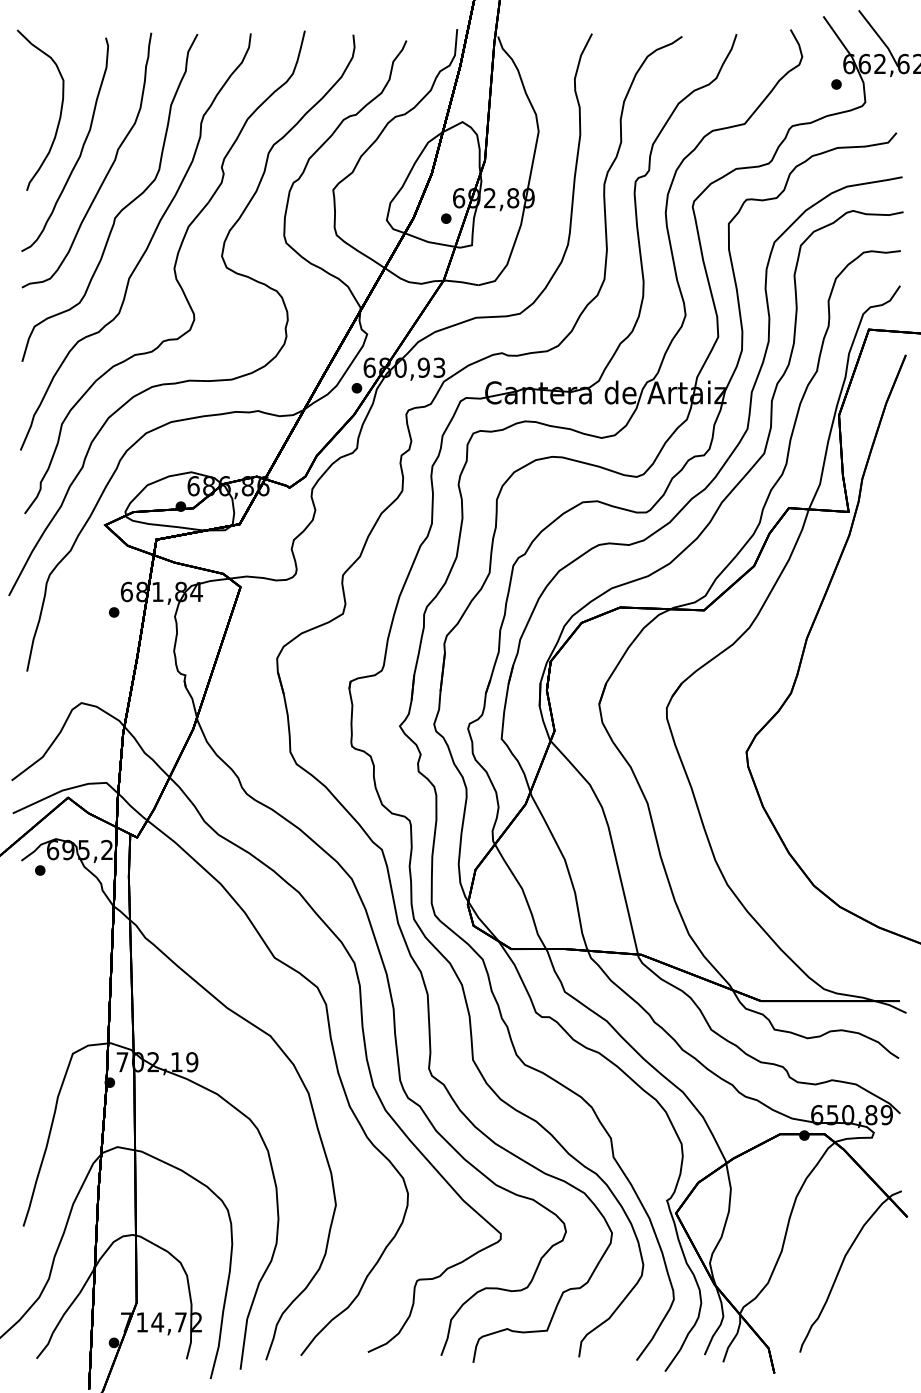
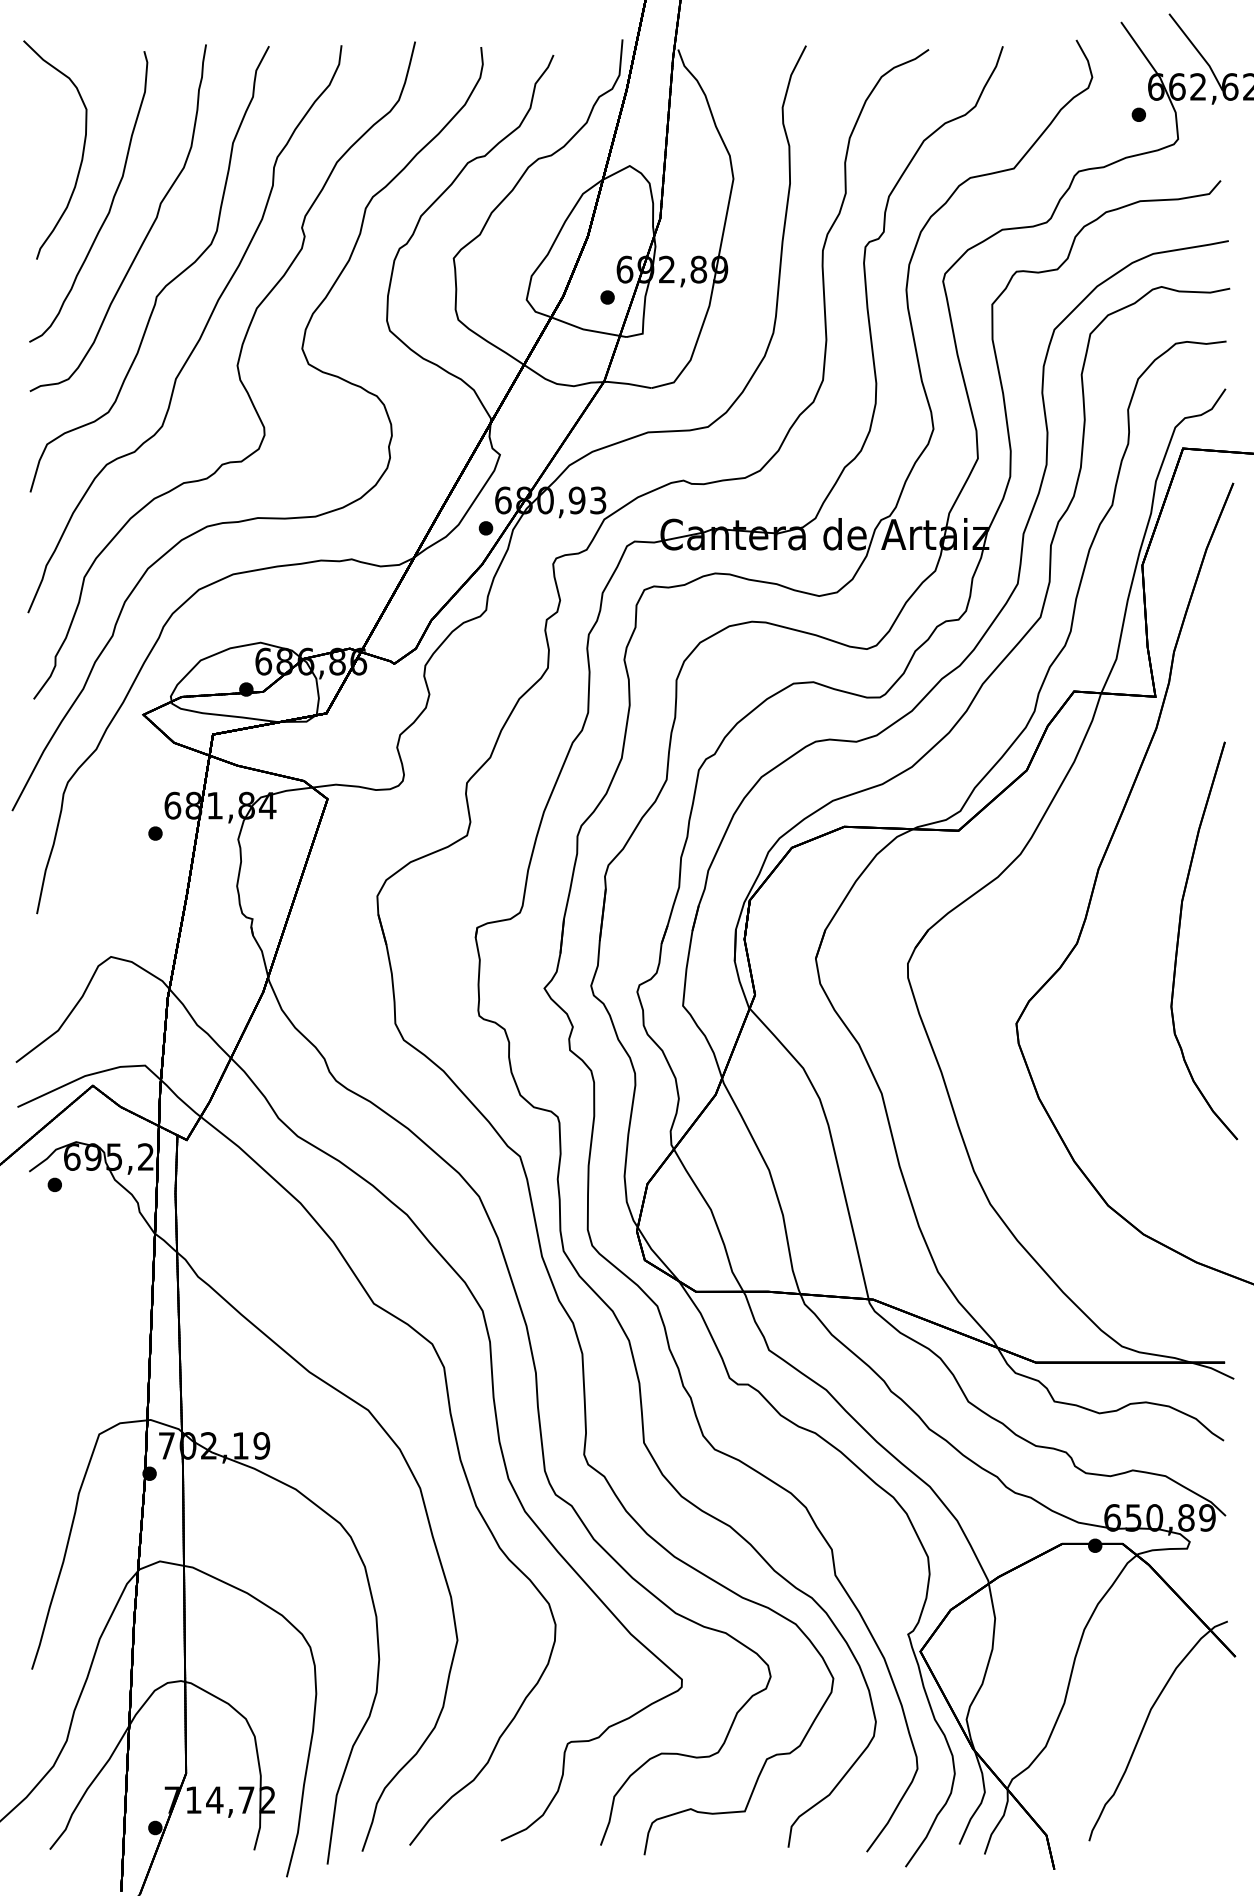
part: (866, 691) -> (1179, 941), added

